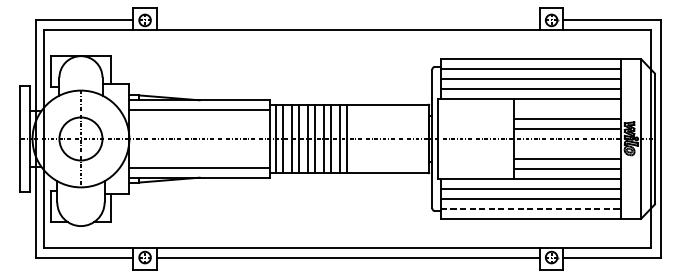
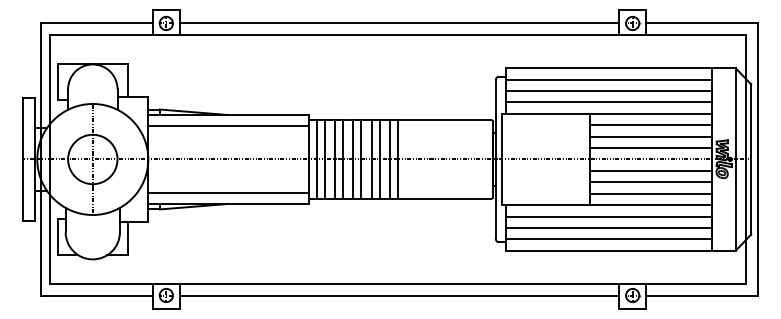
line: (348, 20) -> (399, 23), added
line: (567, 109) -> (650, 125), added
line: (567, 148) -> (650, 170), added
line: (531, 208) -> (609, 239), dashed -> solid

